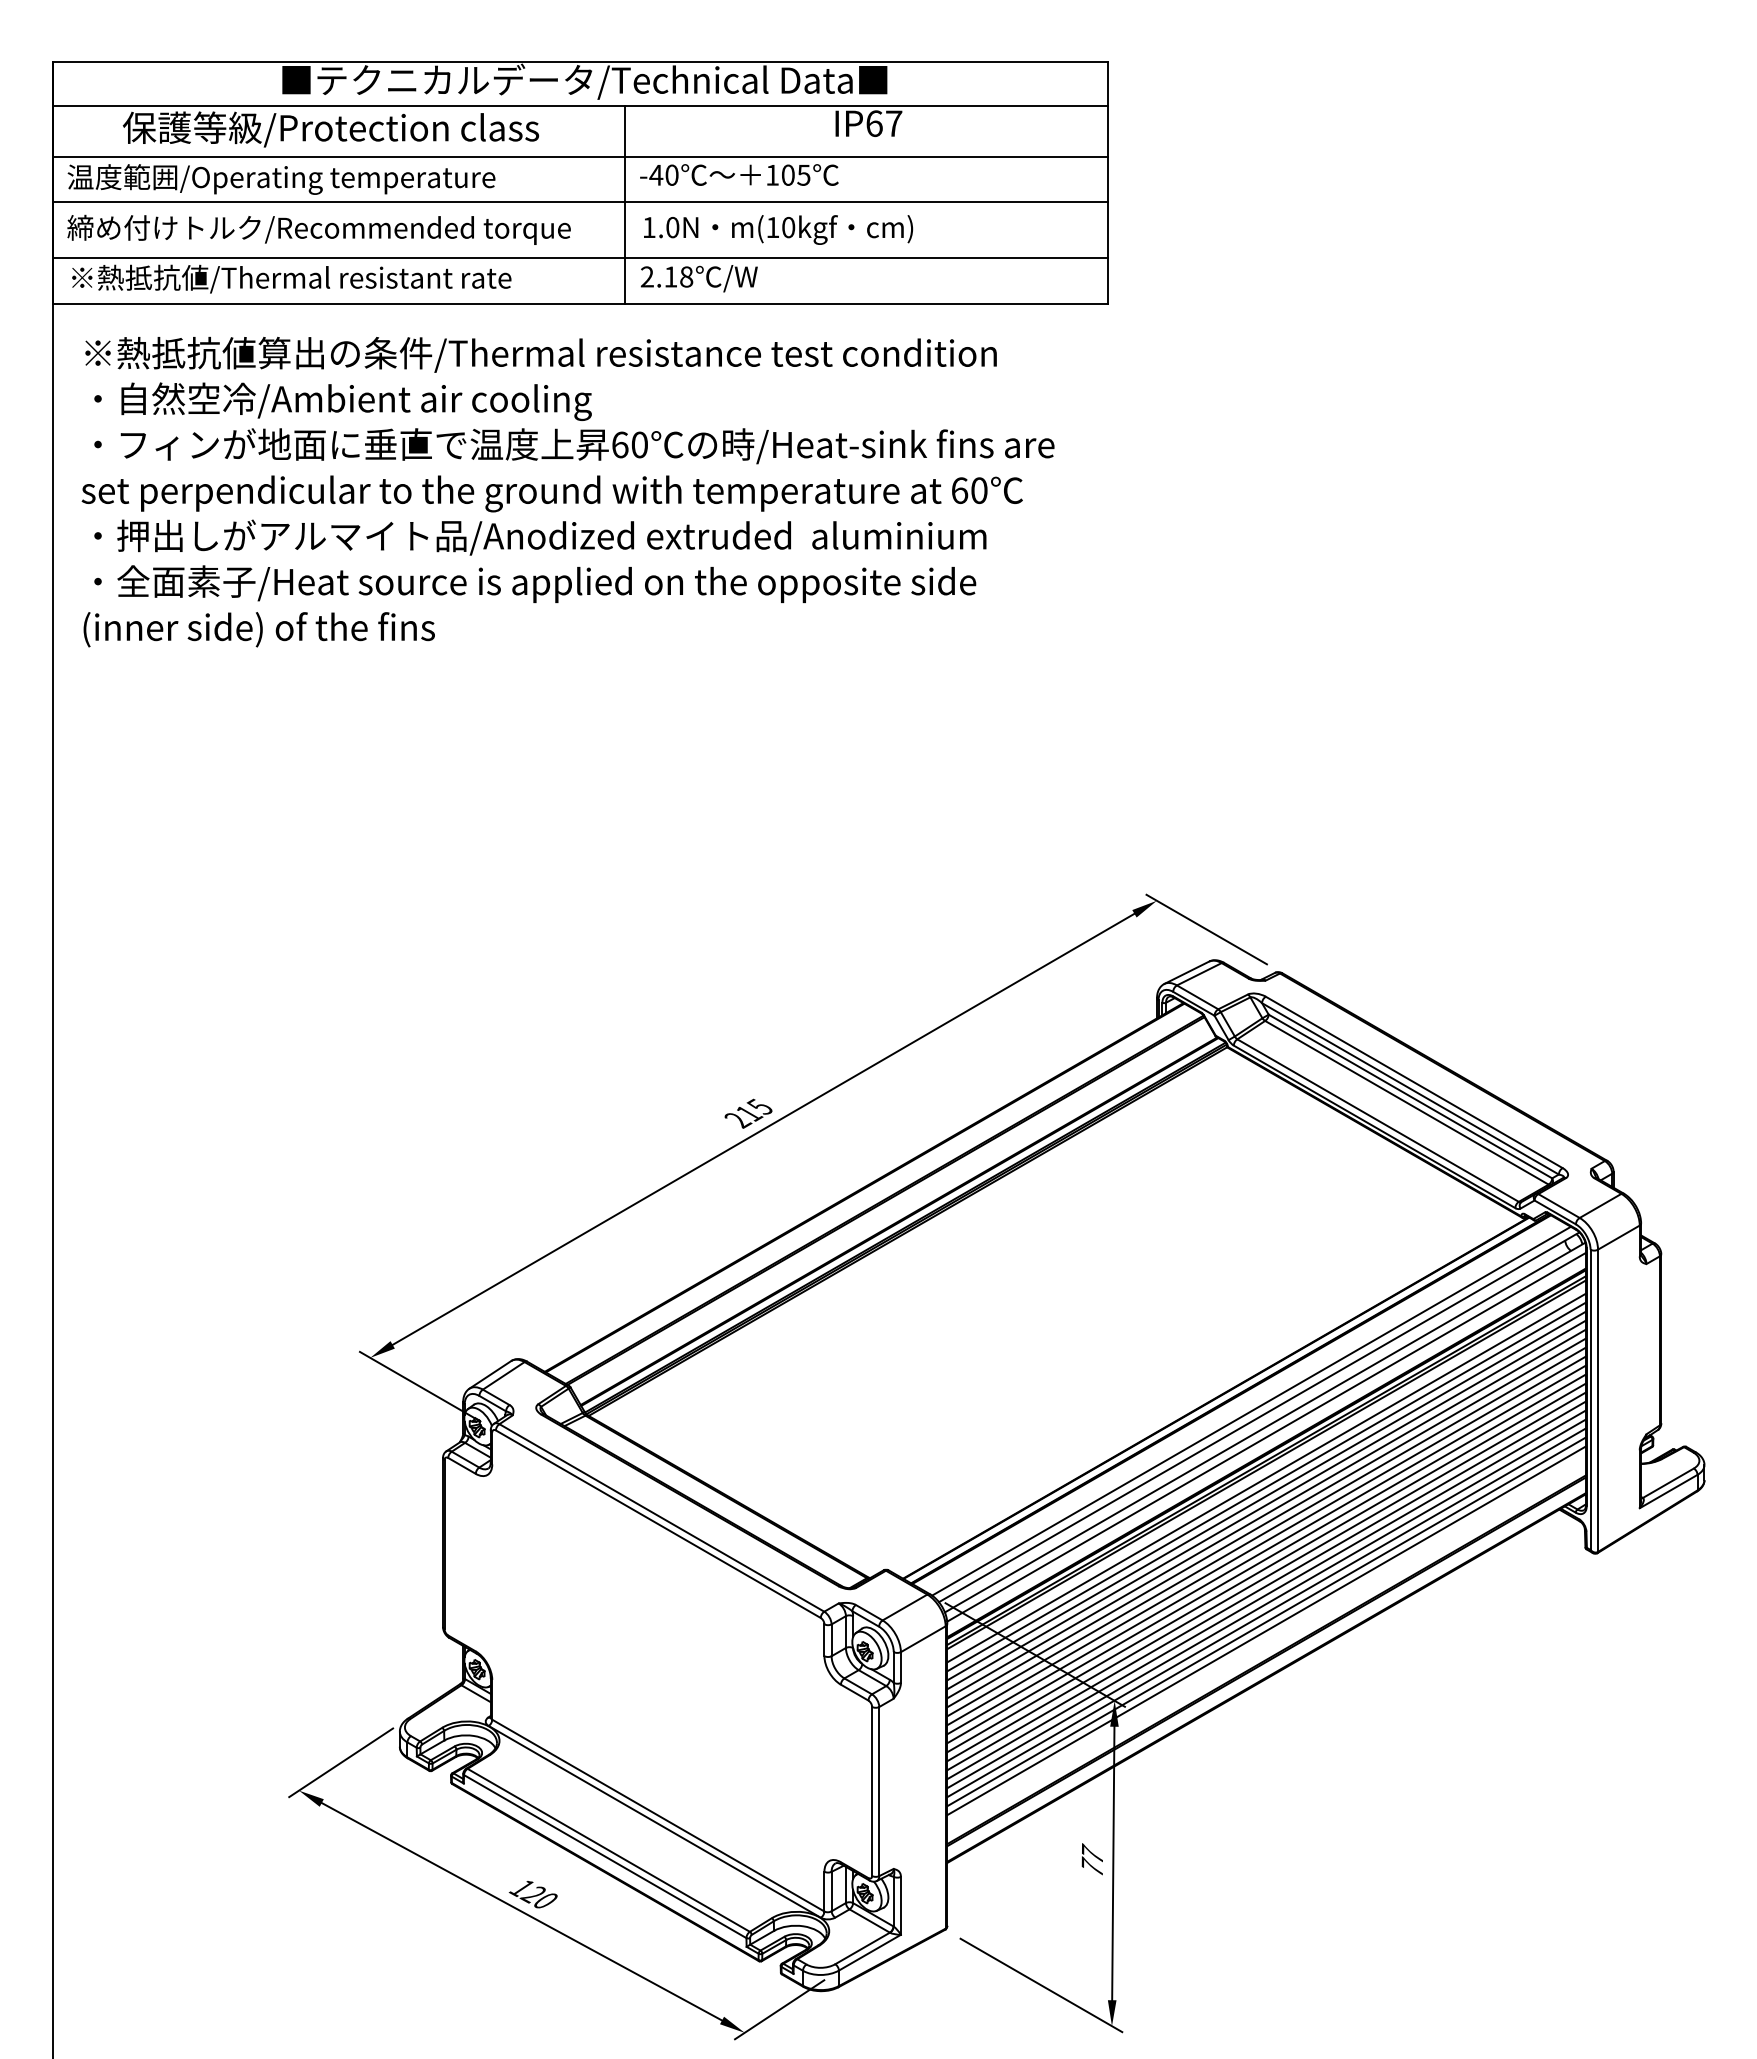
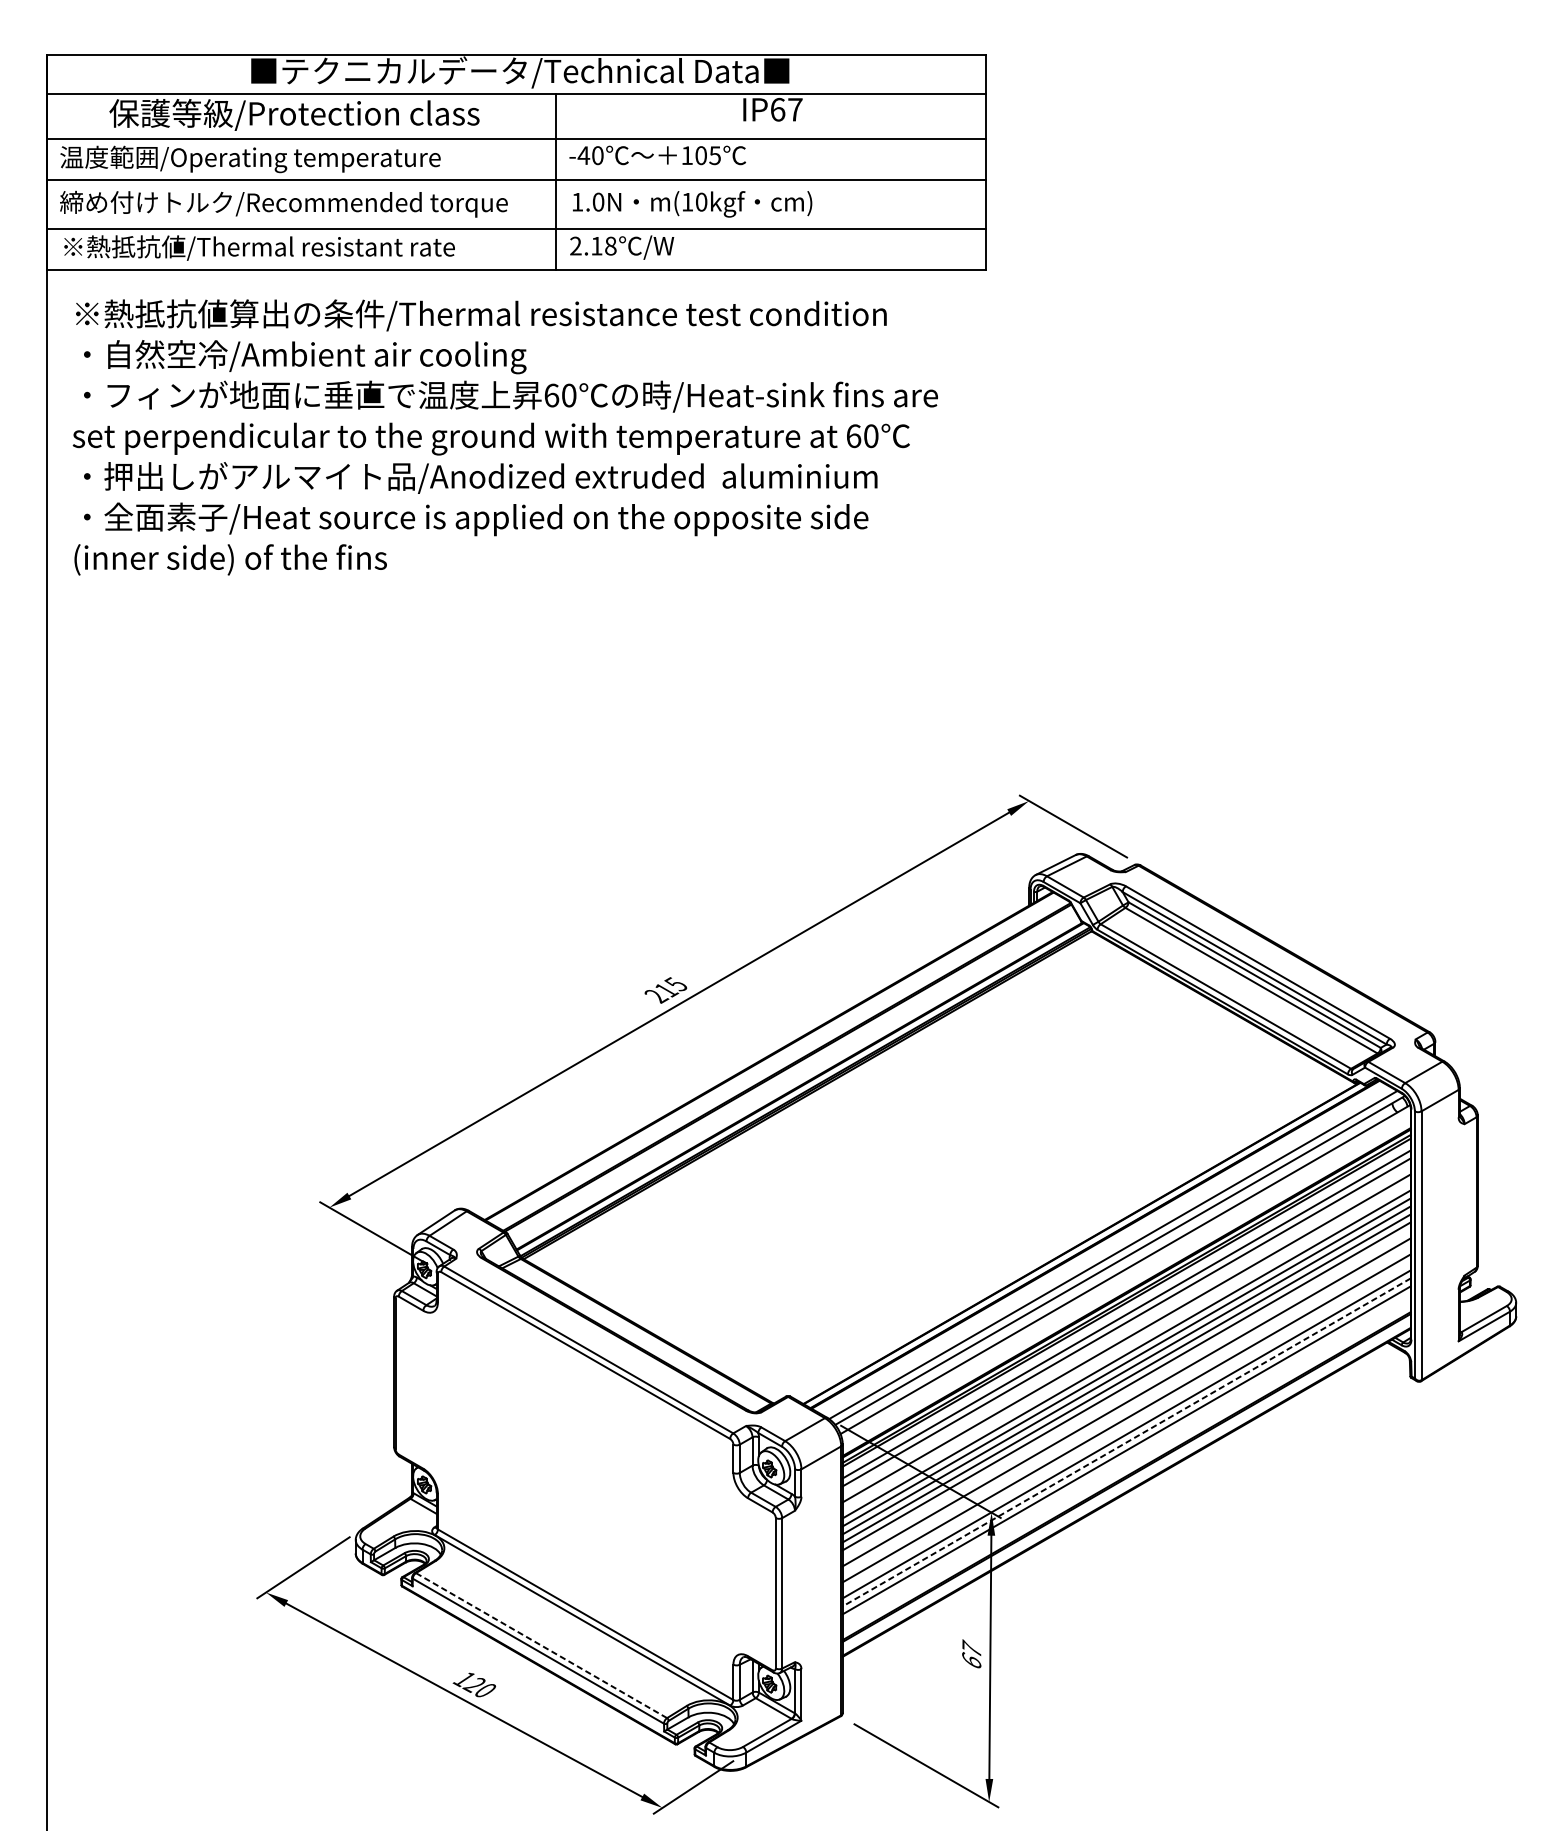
line: (1266, 1436) -> (1126, 1277), removed
line: (1266, 1495) -> (1126, 1330), removed
line: (1266, 1513) -> (1126, 1346), removed
line: (1266, 1567) -> (1126, 1394), removed
line: (1266, 1585) -> (1126, 1410), removed
line: (1266, 1603) -> (1126, 1426), removed
line: (1266, 1621) -> (1126, 1442), solid -> dashed
line: (608, 1850) -> (541, 1645), solid -> dashed
text: (1092, 1865) -> (971, 1659), 77 -> 67

